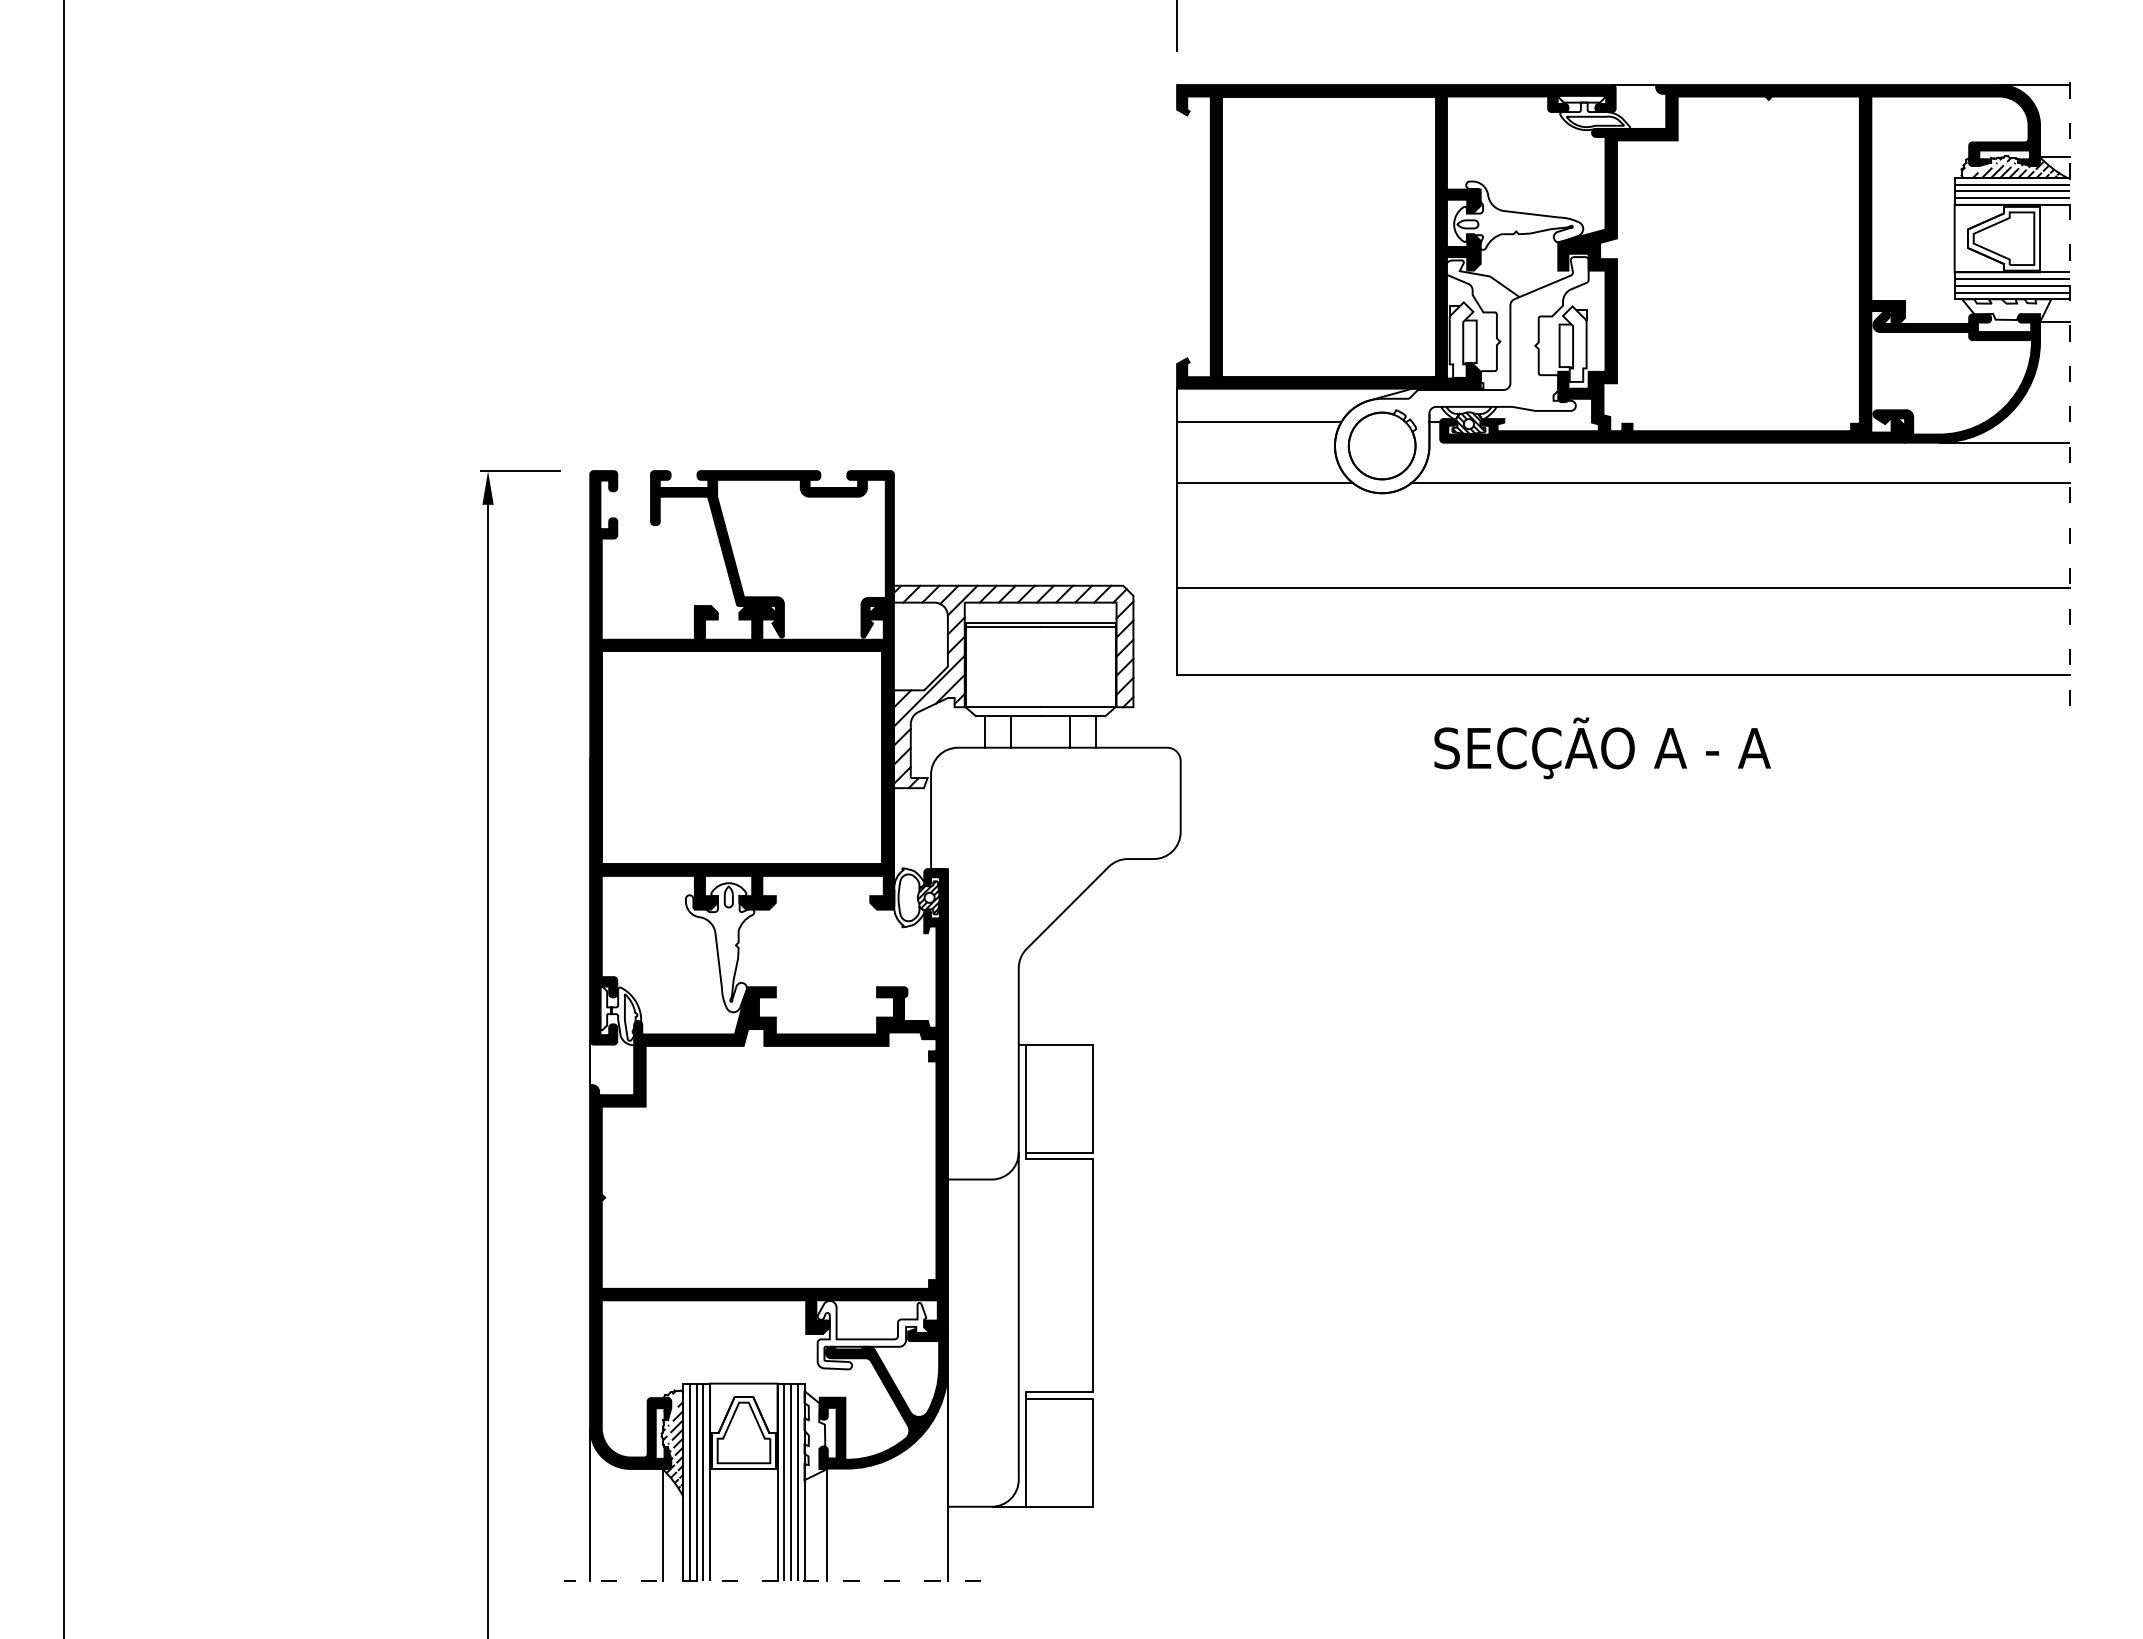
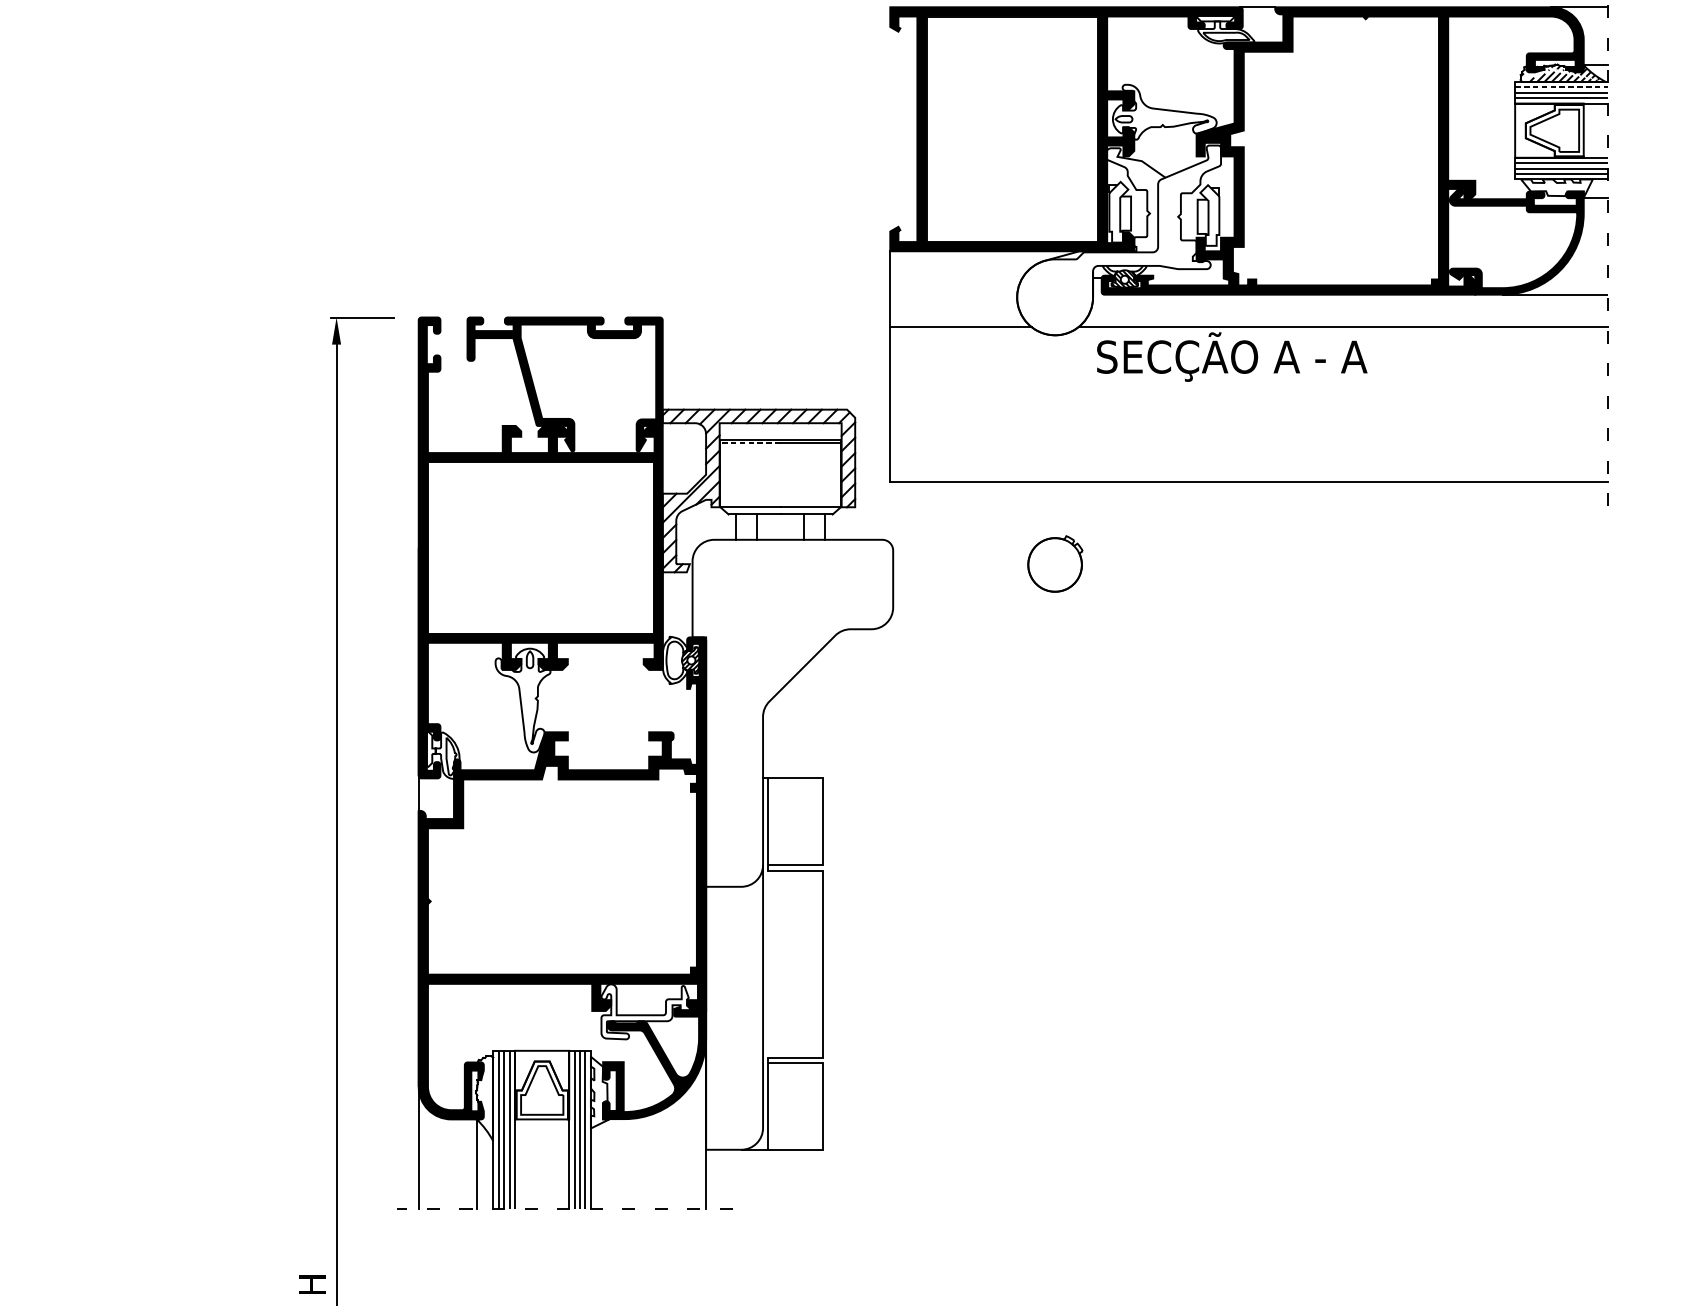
line: (2012, 184) -> (1561, 87), solid -> dashed
line: (1259, 422) -> (956, 278), removed
part: (1382, 444) -> (1055, 563), moved
line: (1623, 587) -> (1249, 411), removed
line: (1002, 627) -> (749, 443), solid -> dashed
text: (1602, 748) -> (1232, 357), moved
hatch: (672, 1442) -> (484, 1098), removed
line: (827, 1524) -> (609, 1164), removed

